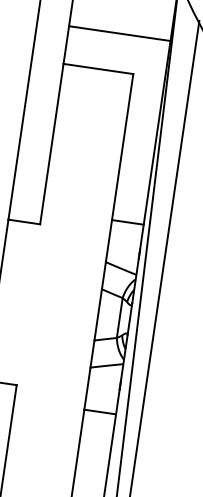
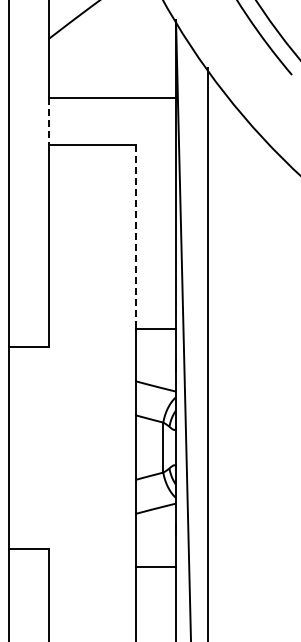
line: (66, 44) -> (48, 121), solid -> dashed
line: (122, 147) -> (136, 237), solid -> dashed

